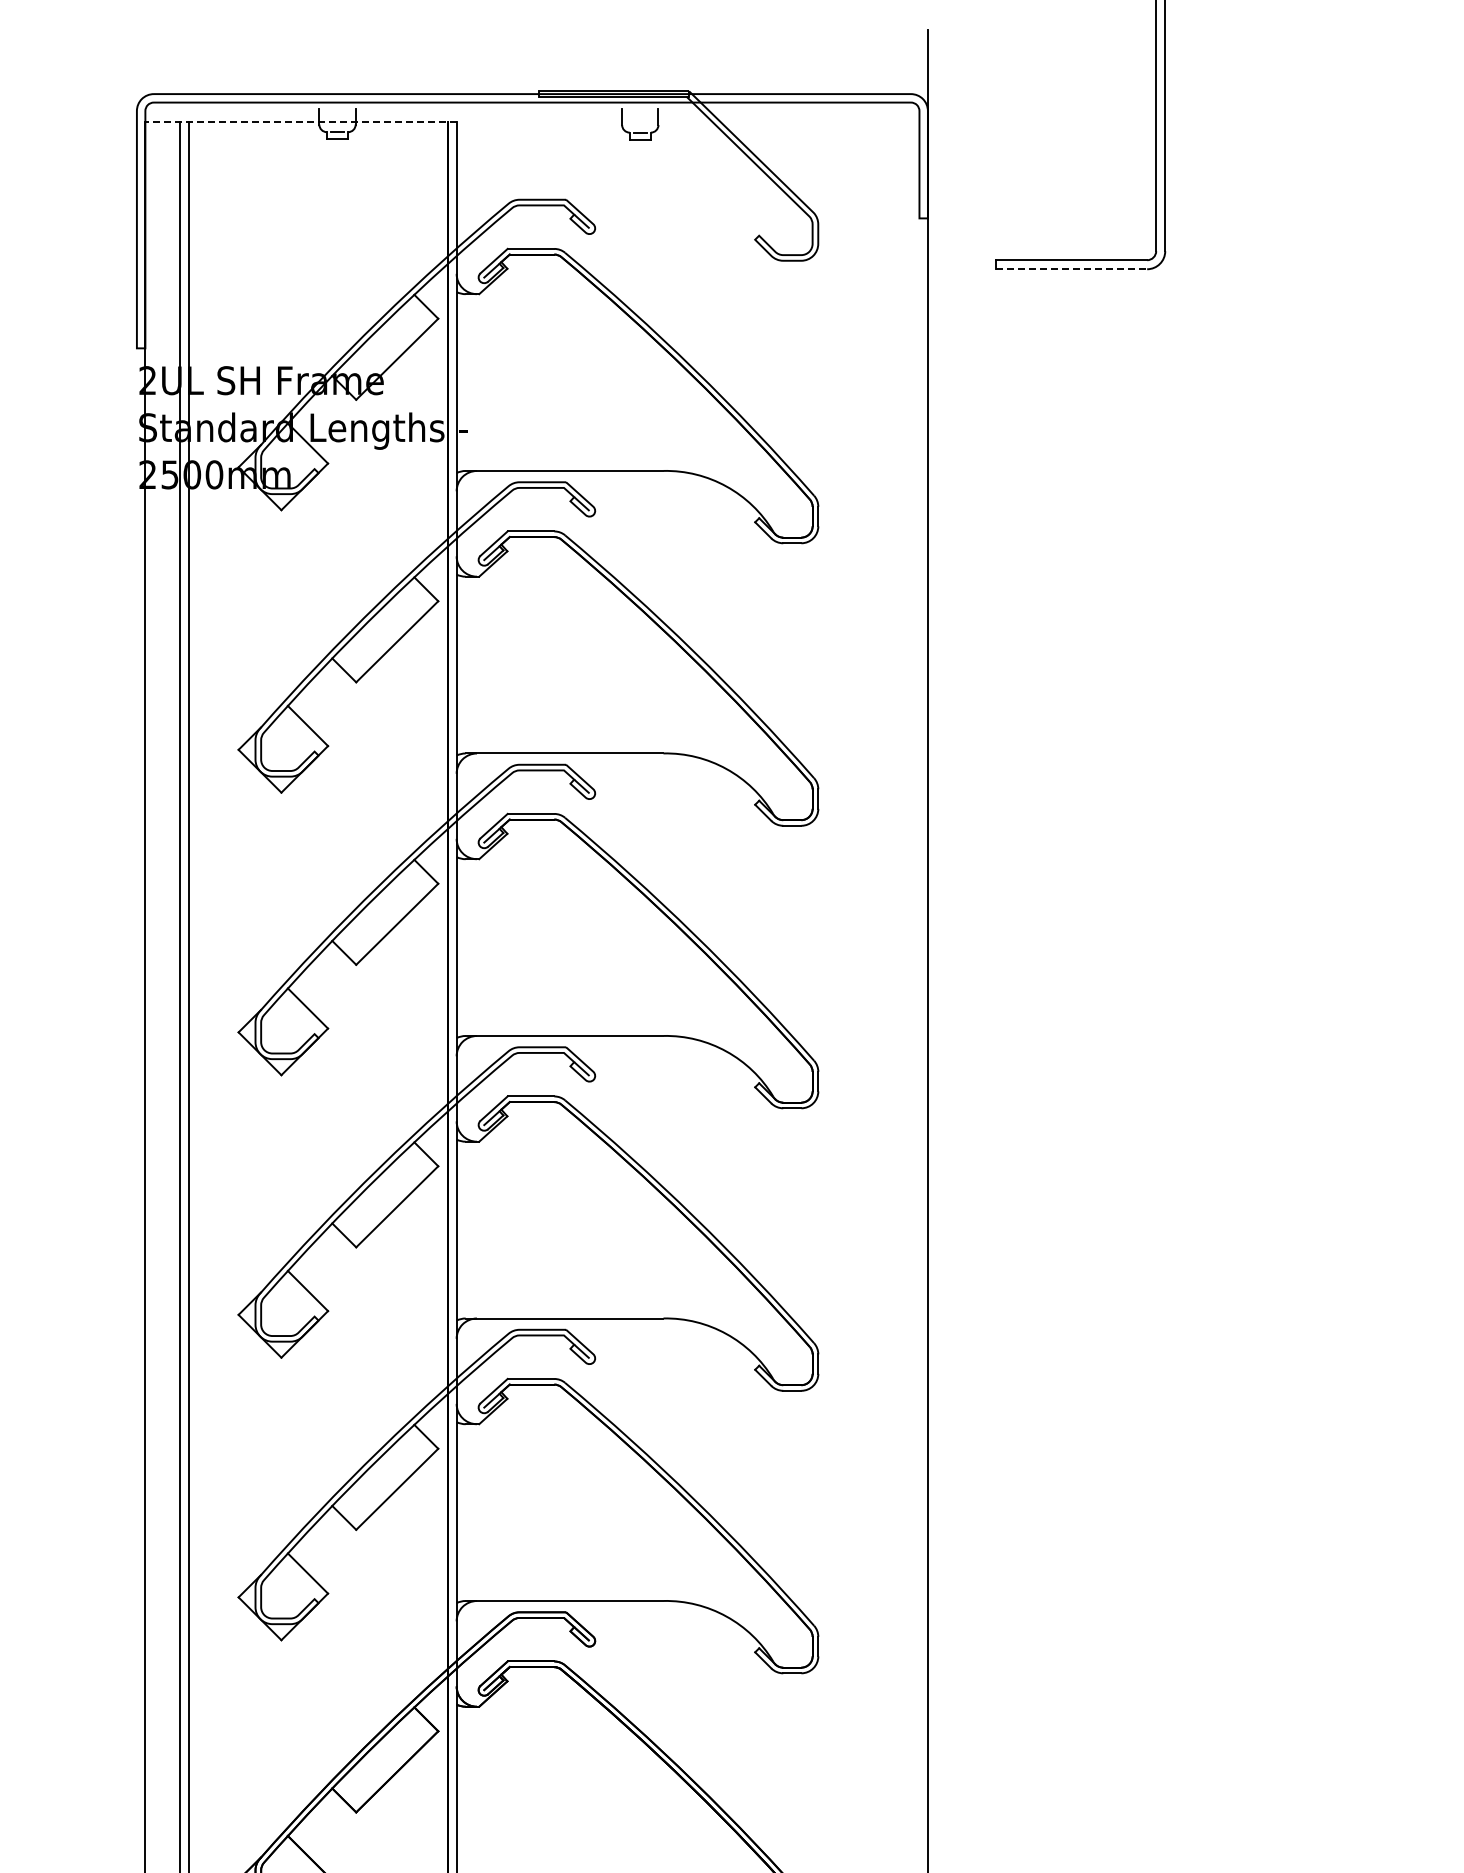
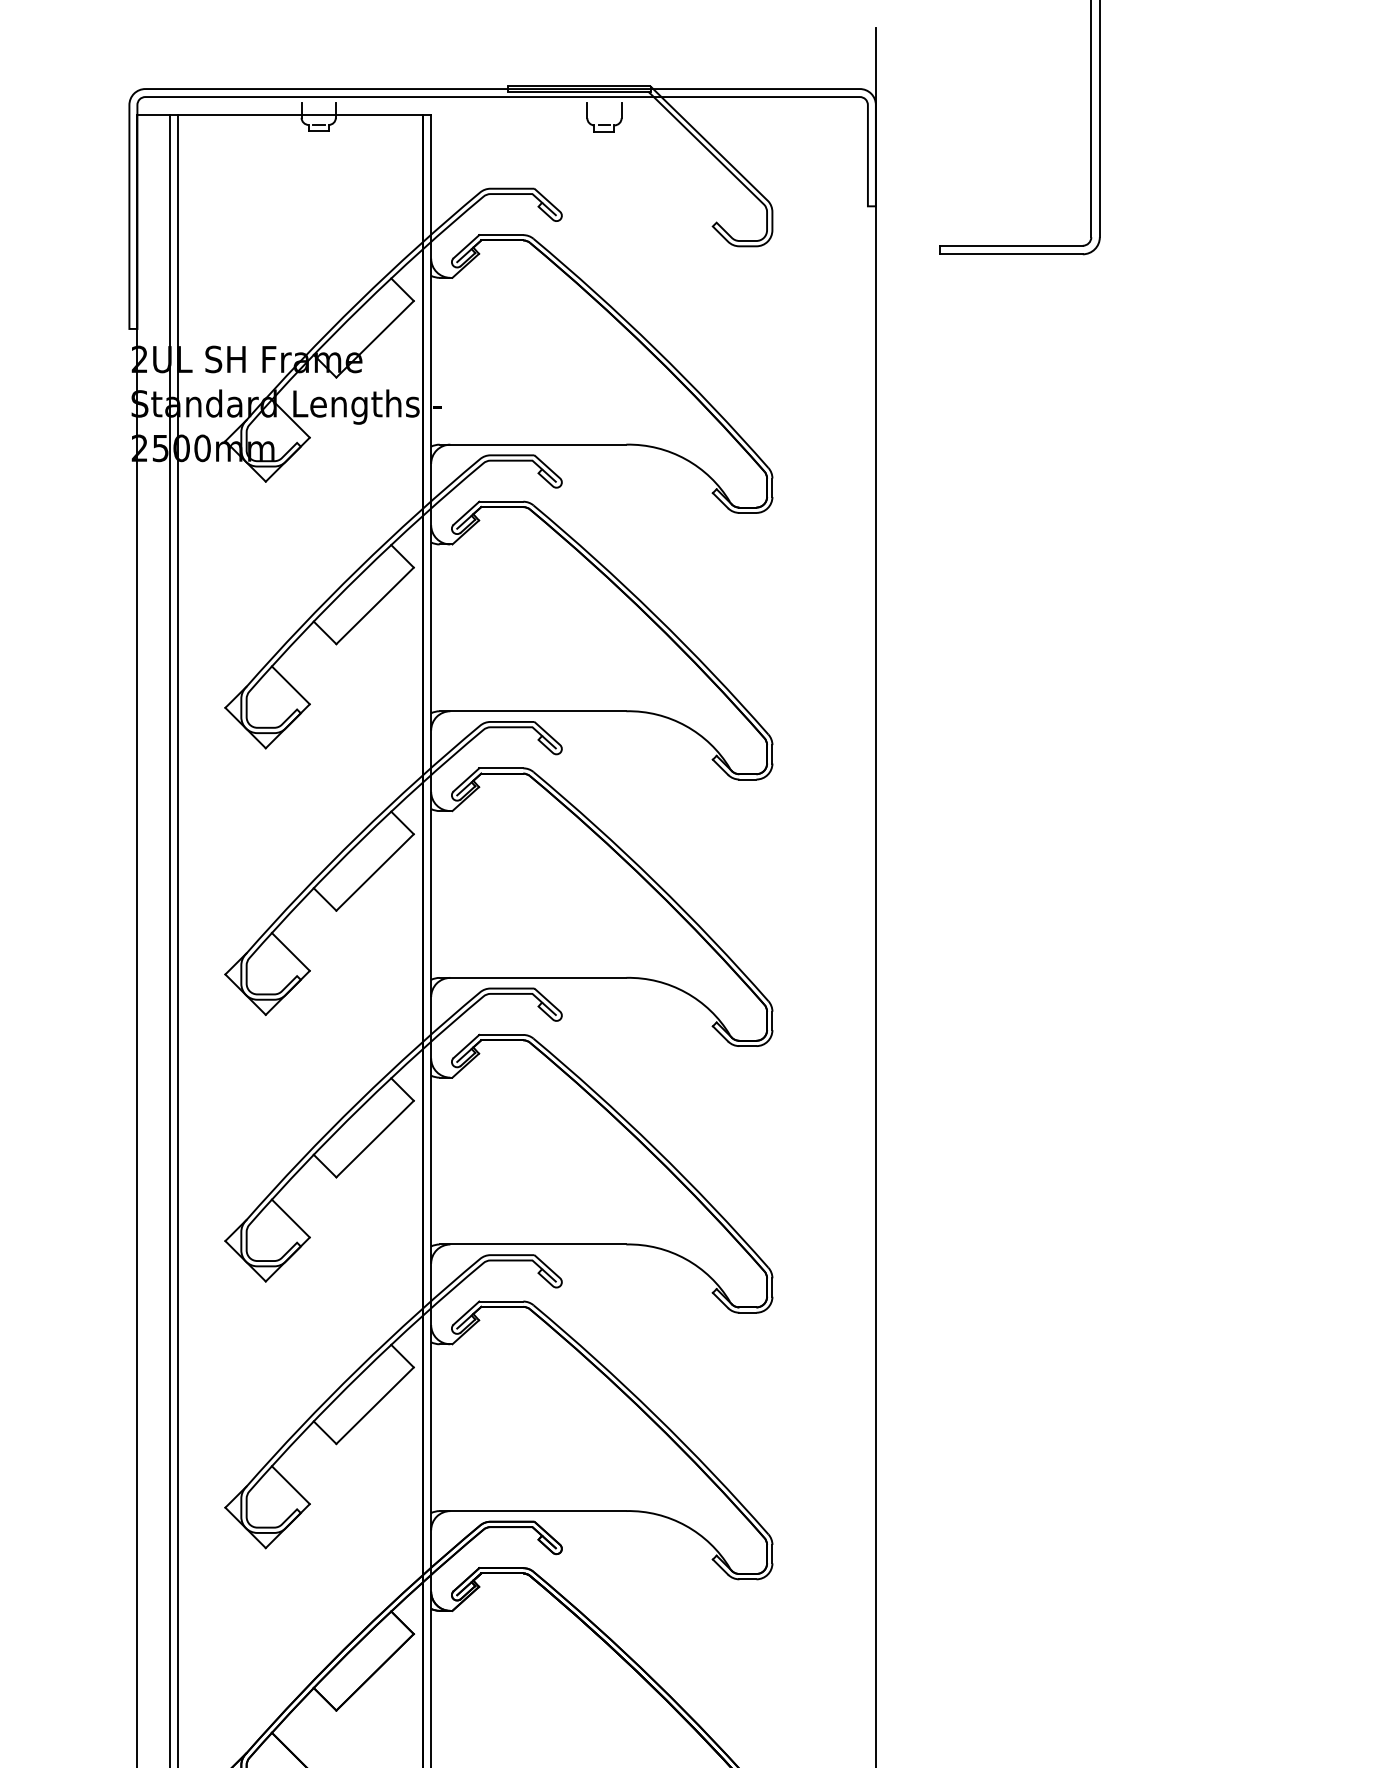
line: (301, 122) -> (284, 115), dashed -> solid
line: (1071, 269) -> (1011, 254), dashed -> solid

